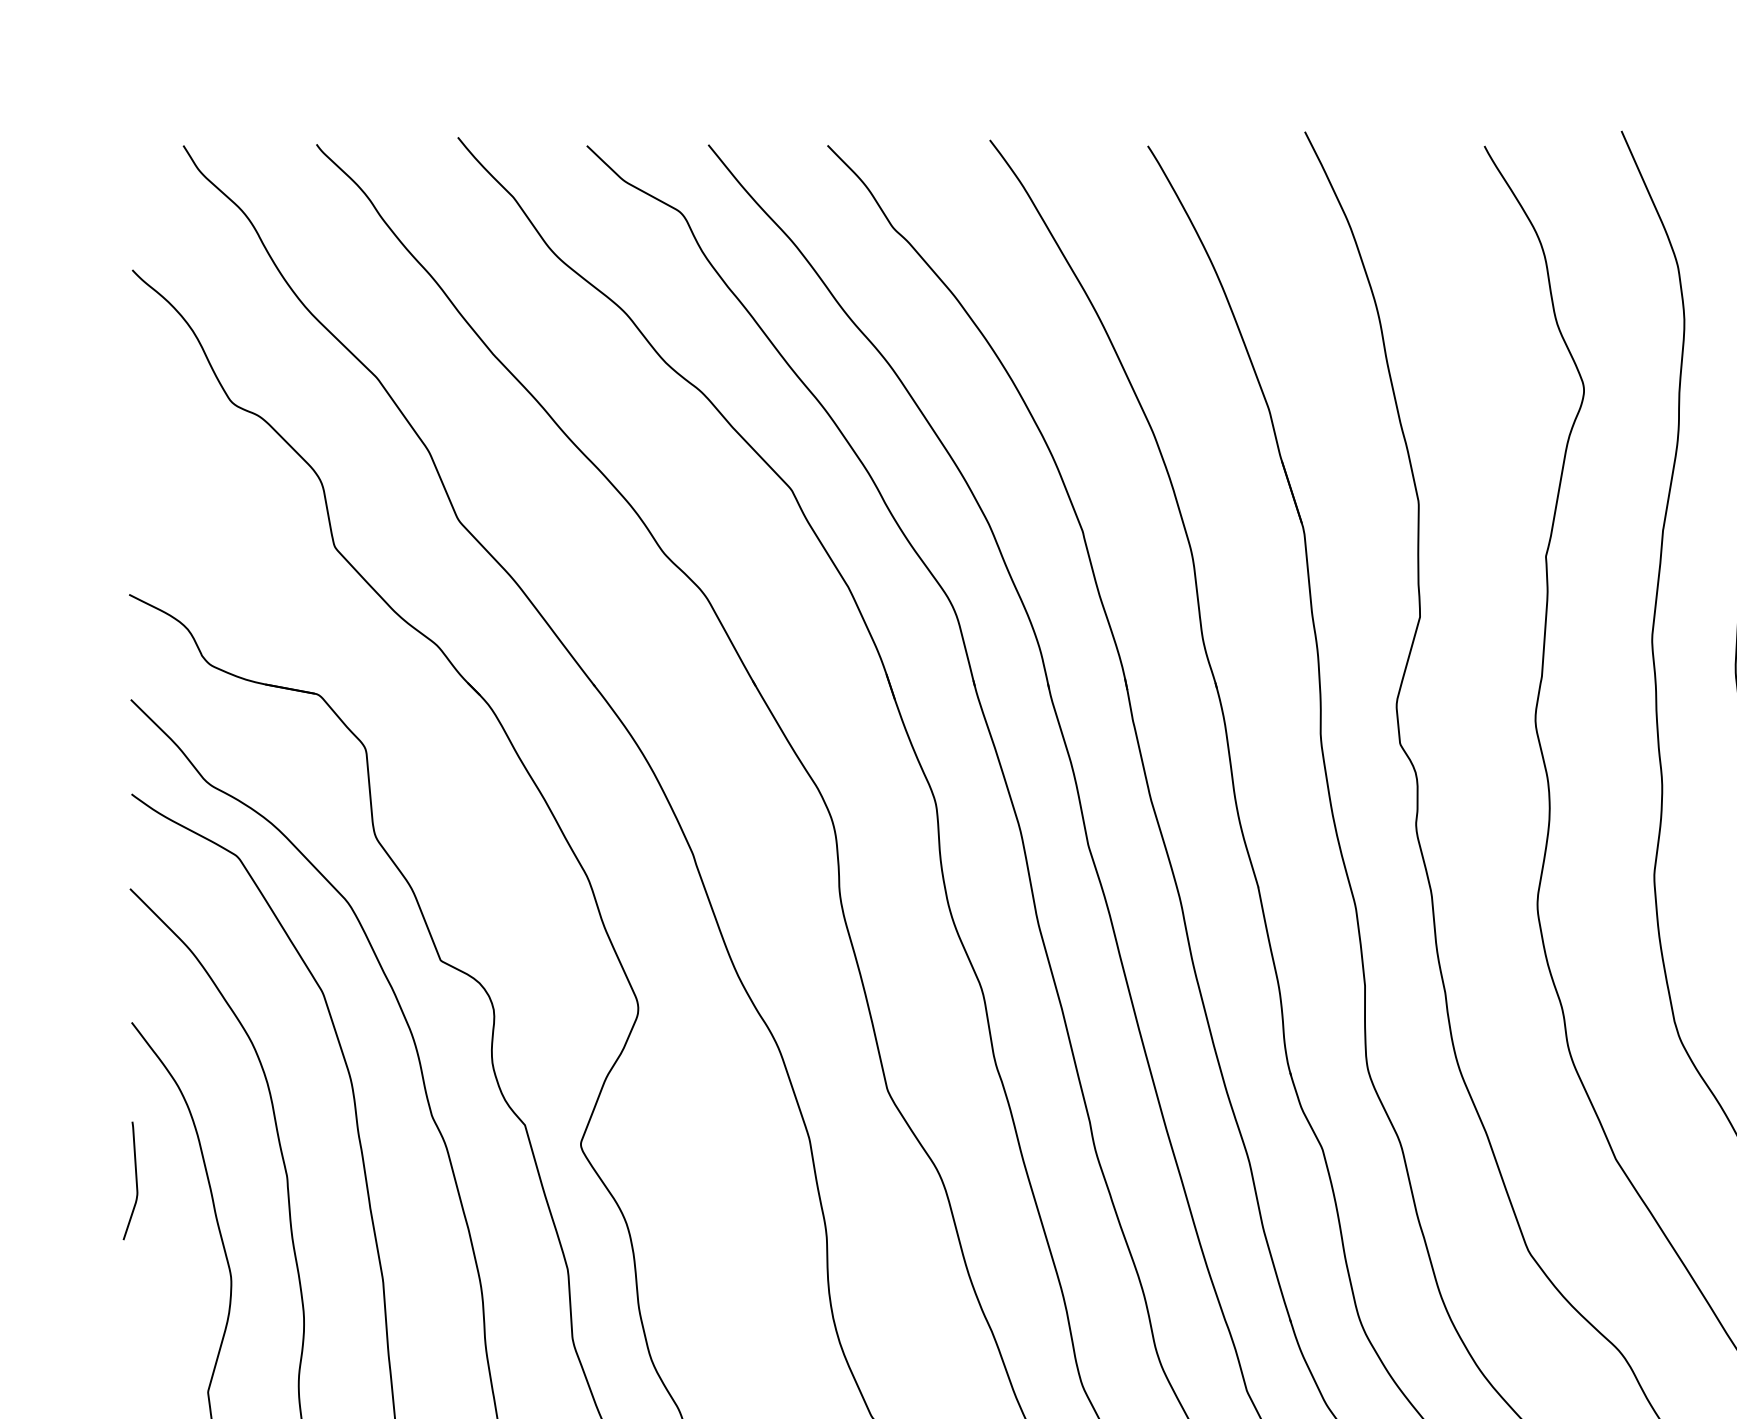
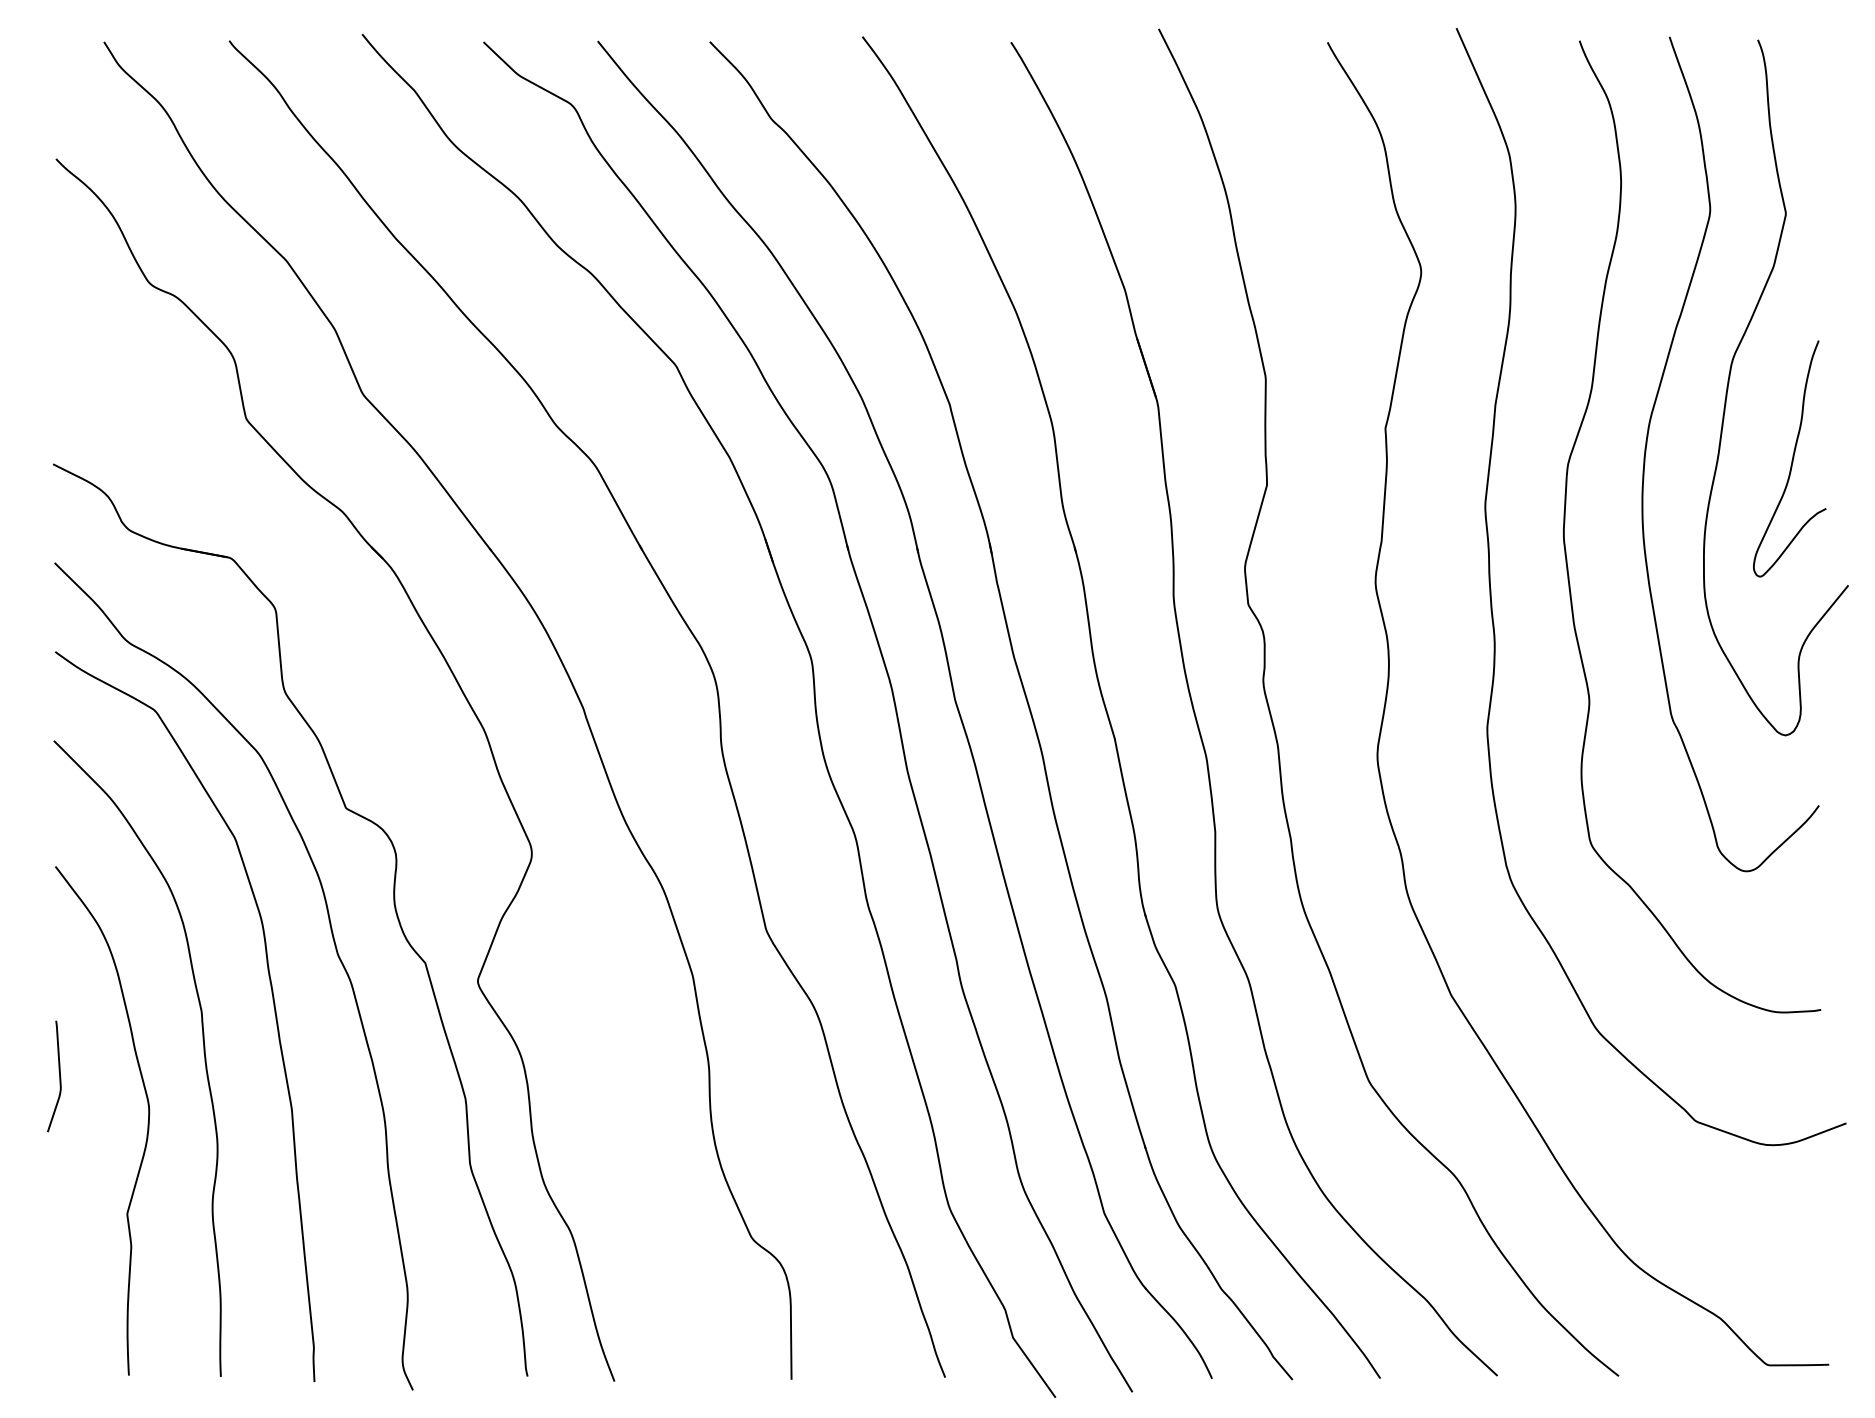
curve: (135, 1180) -> (59, 1076), moved

